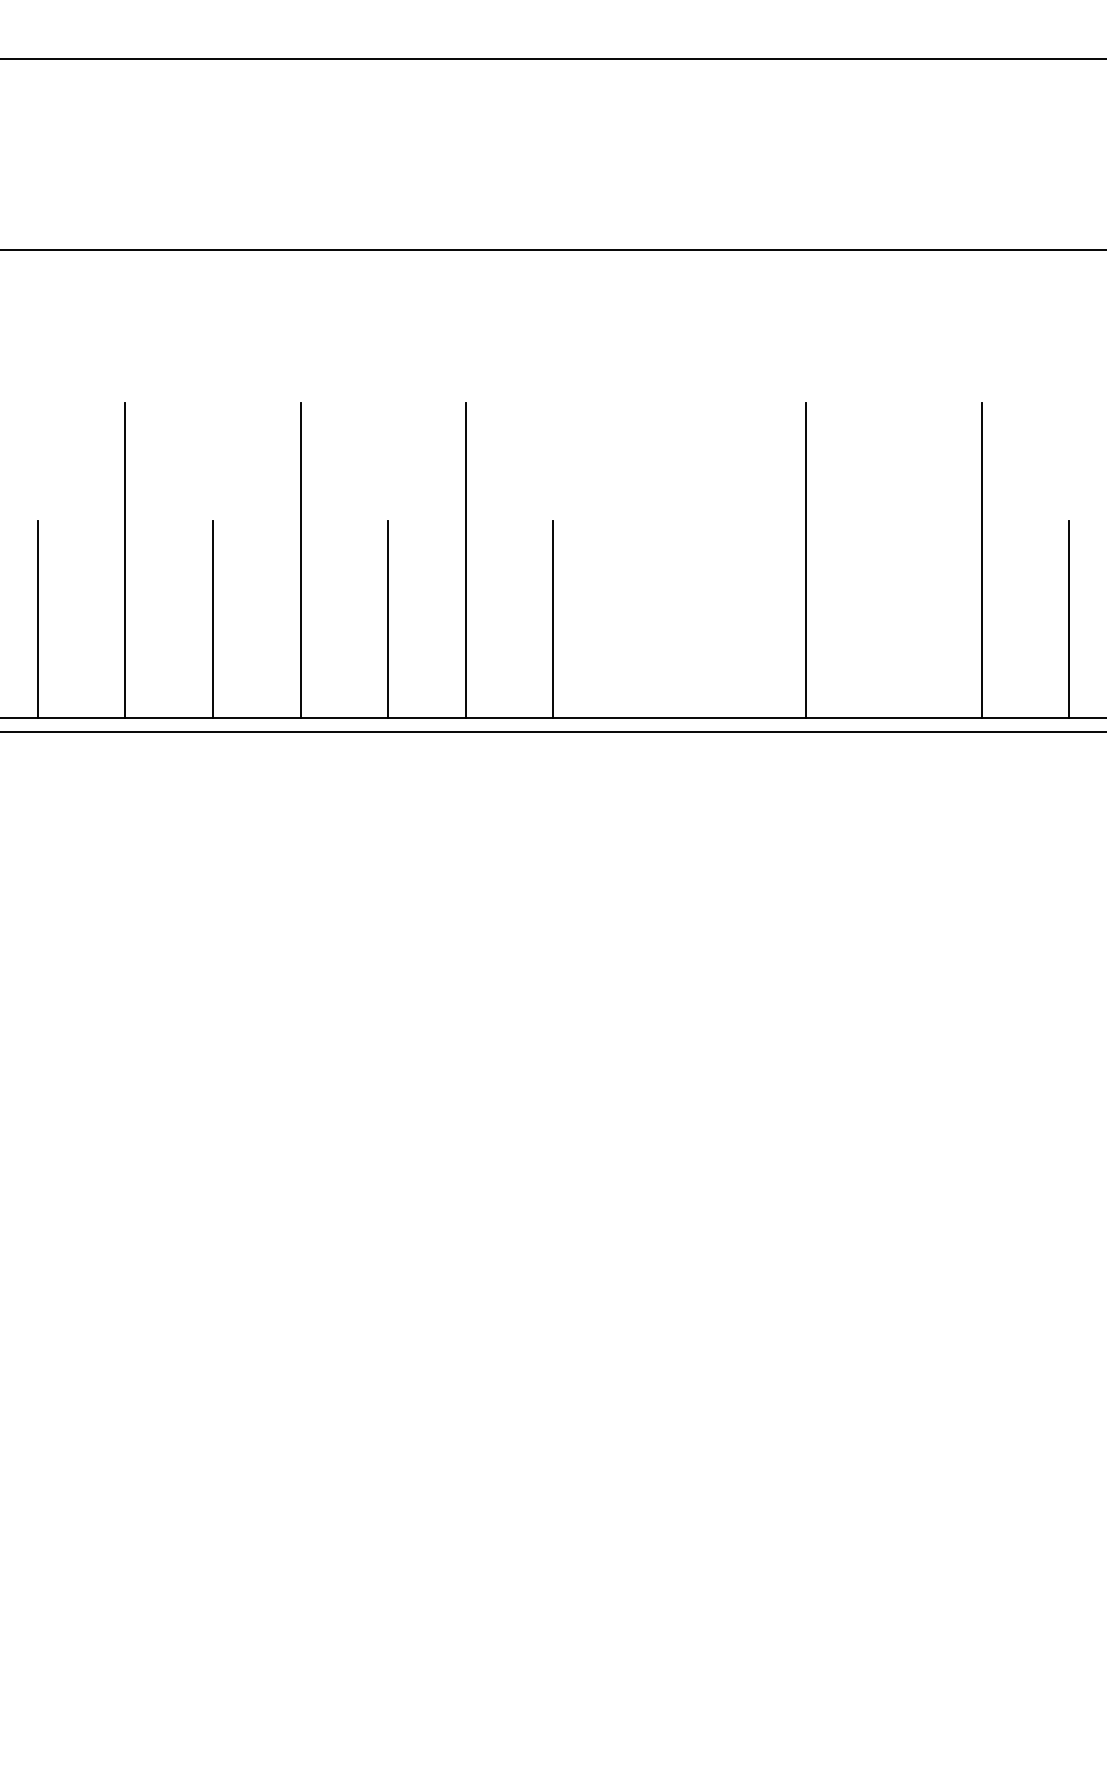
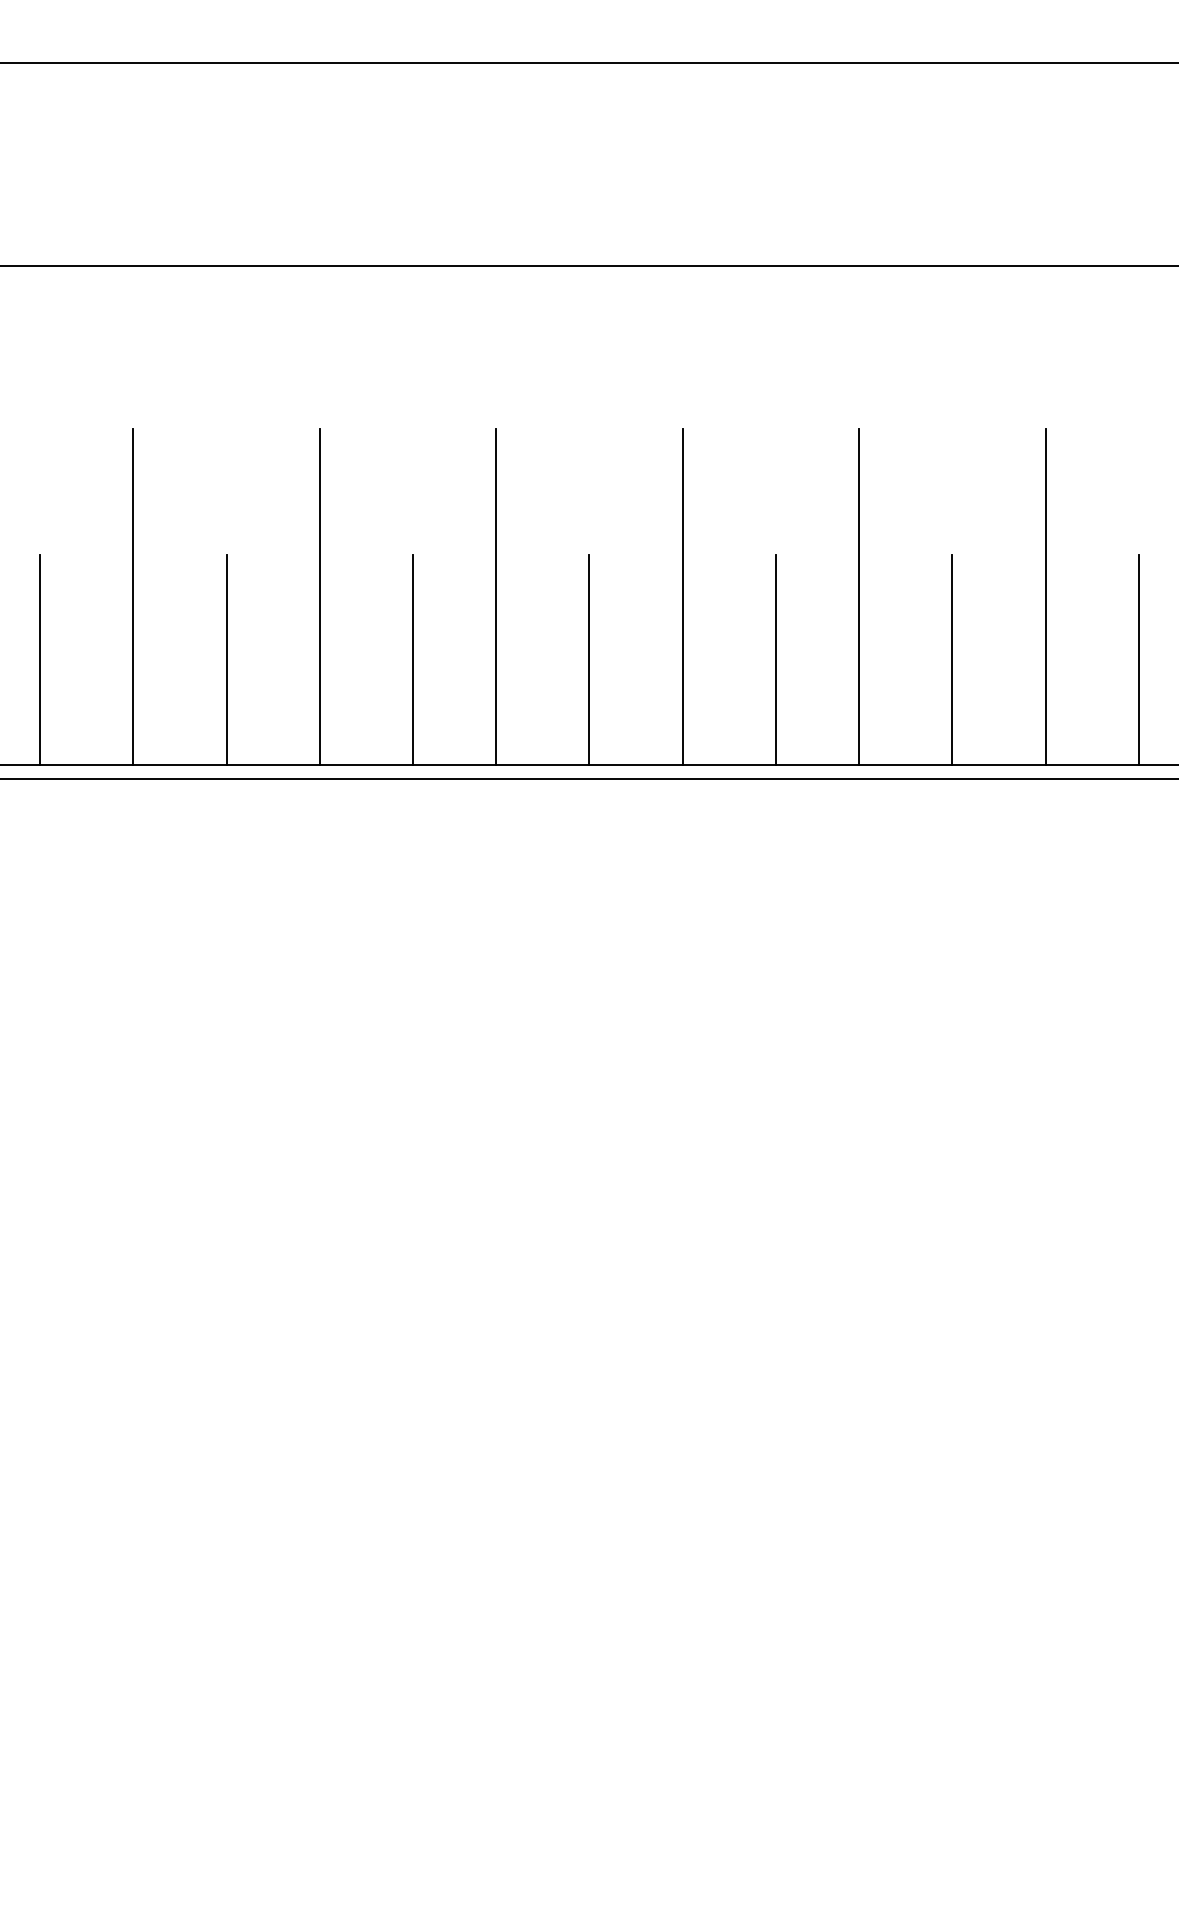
line: (640, 560) -> (682, 597), added
line: (729, 619) -> (776, 660), added
line: (894, 619) -> (952, 660), added

